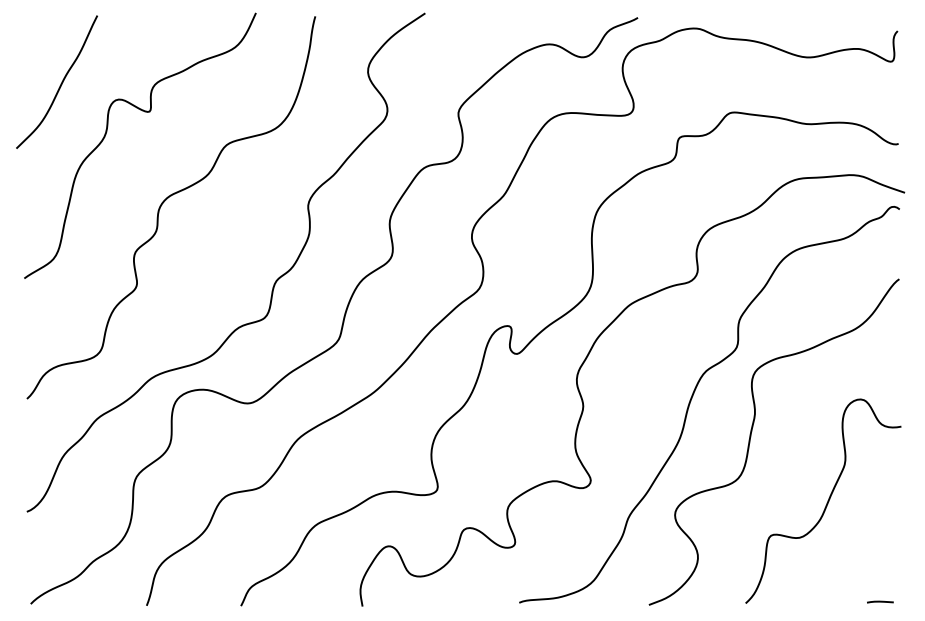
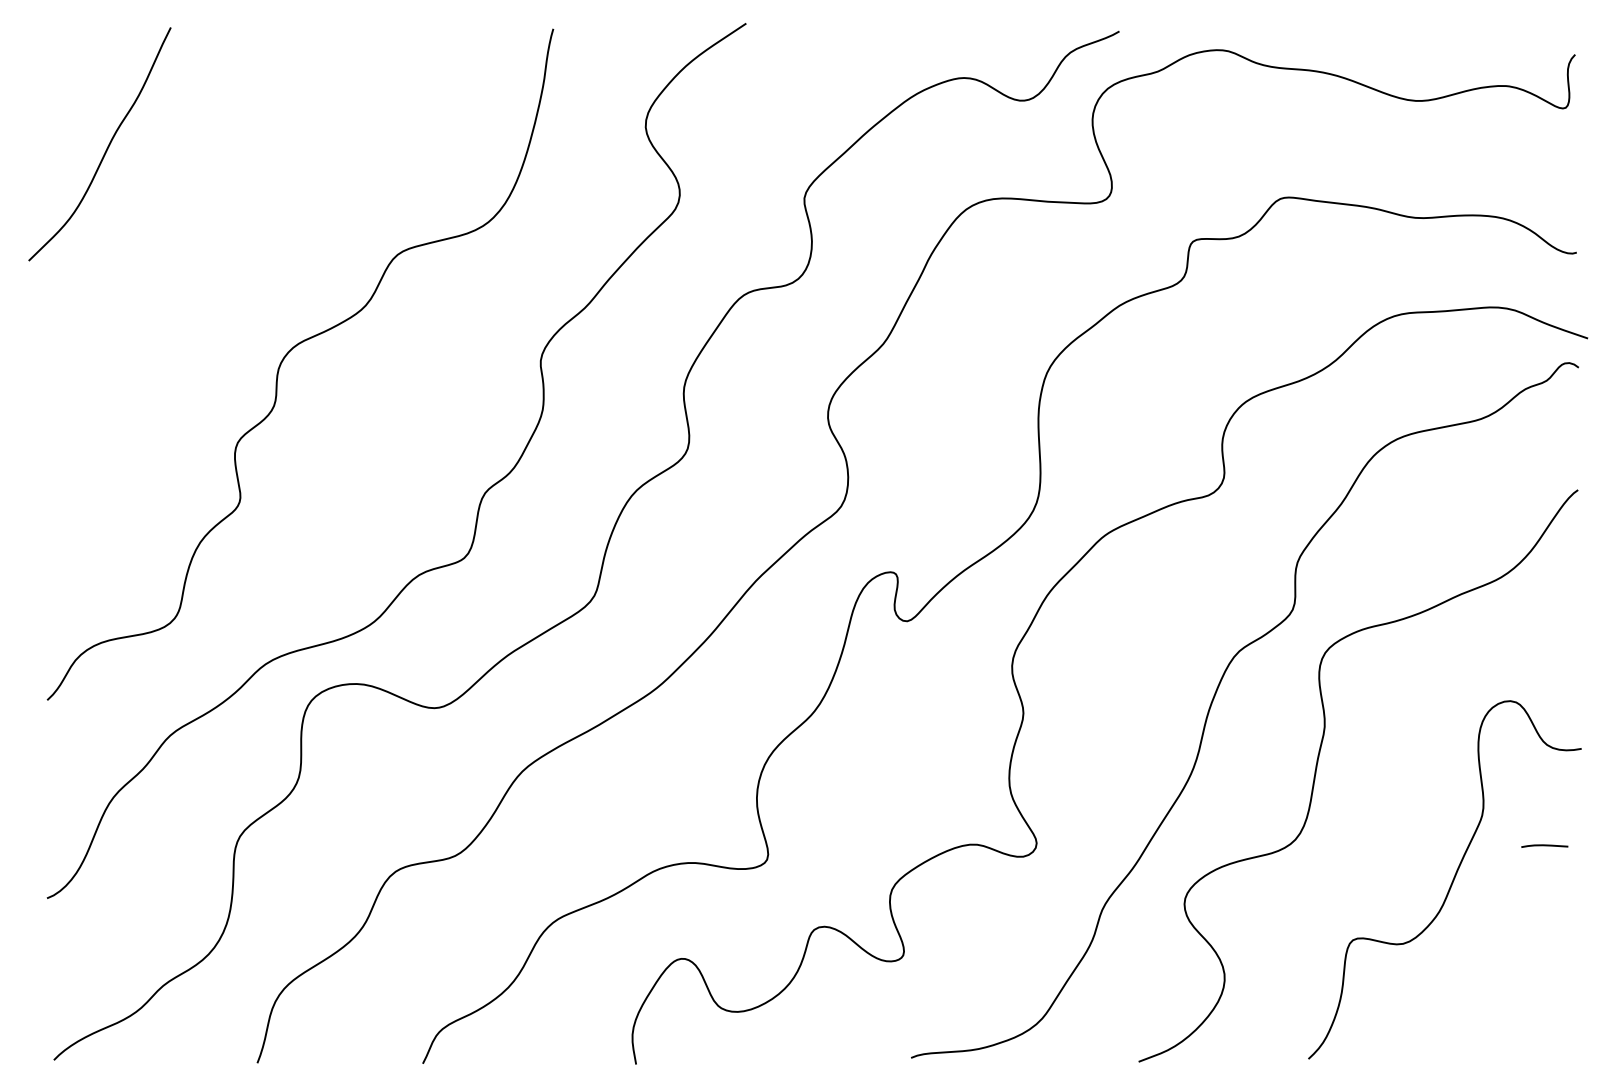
curve: (144, 112) -> (253, 197), removed
line: (880, 601) -> (1545, 845), moved

